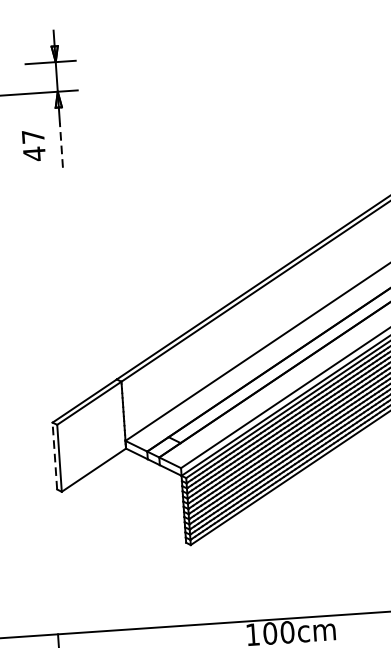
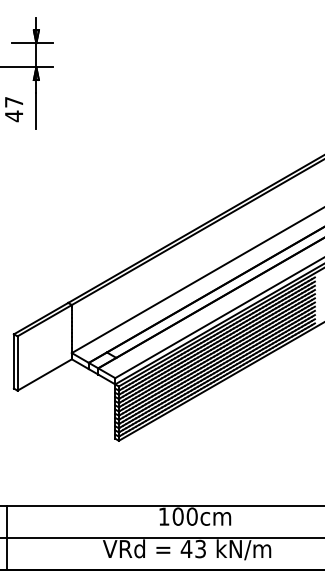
line: (61, 145) -> (36, 110), dashed -> solid
line: (54, 454) -> (13, 360), dashed -> solid

